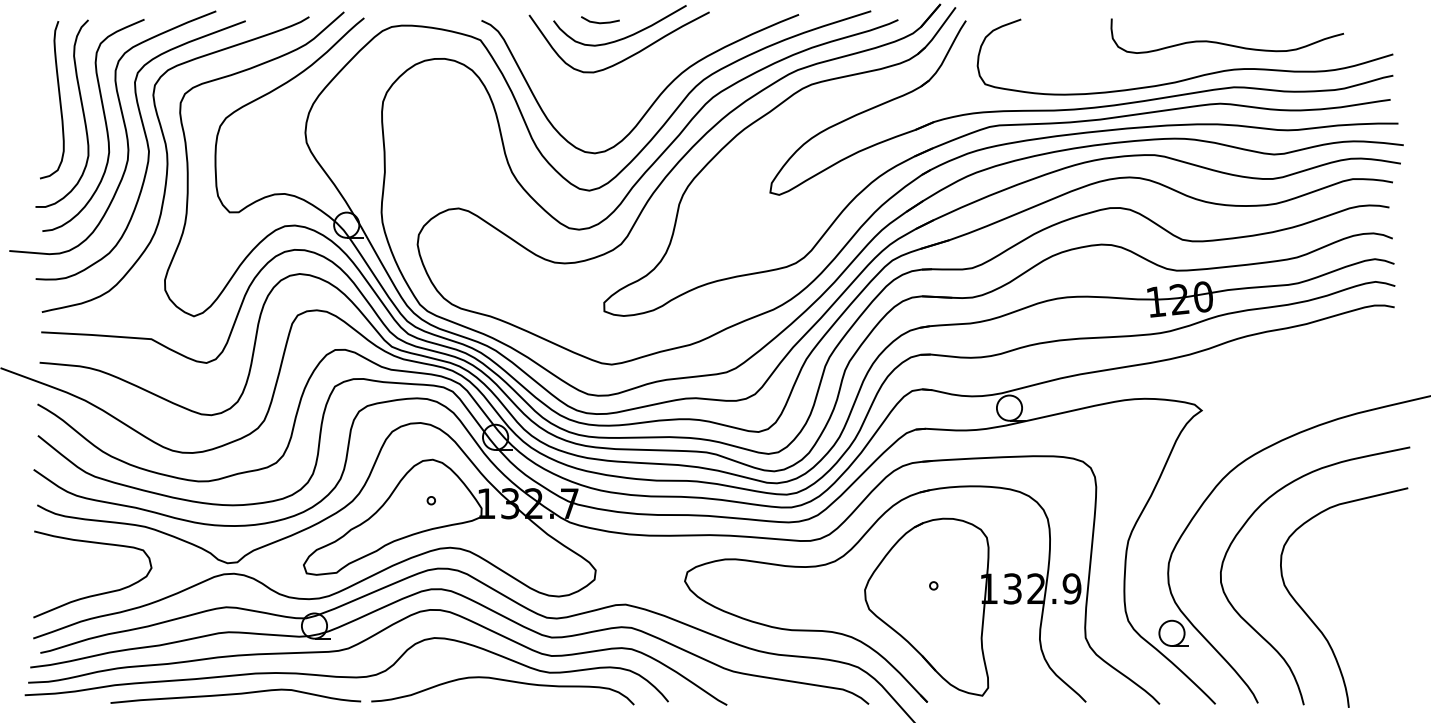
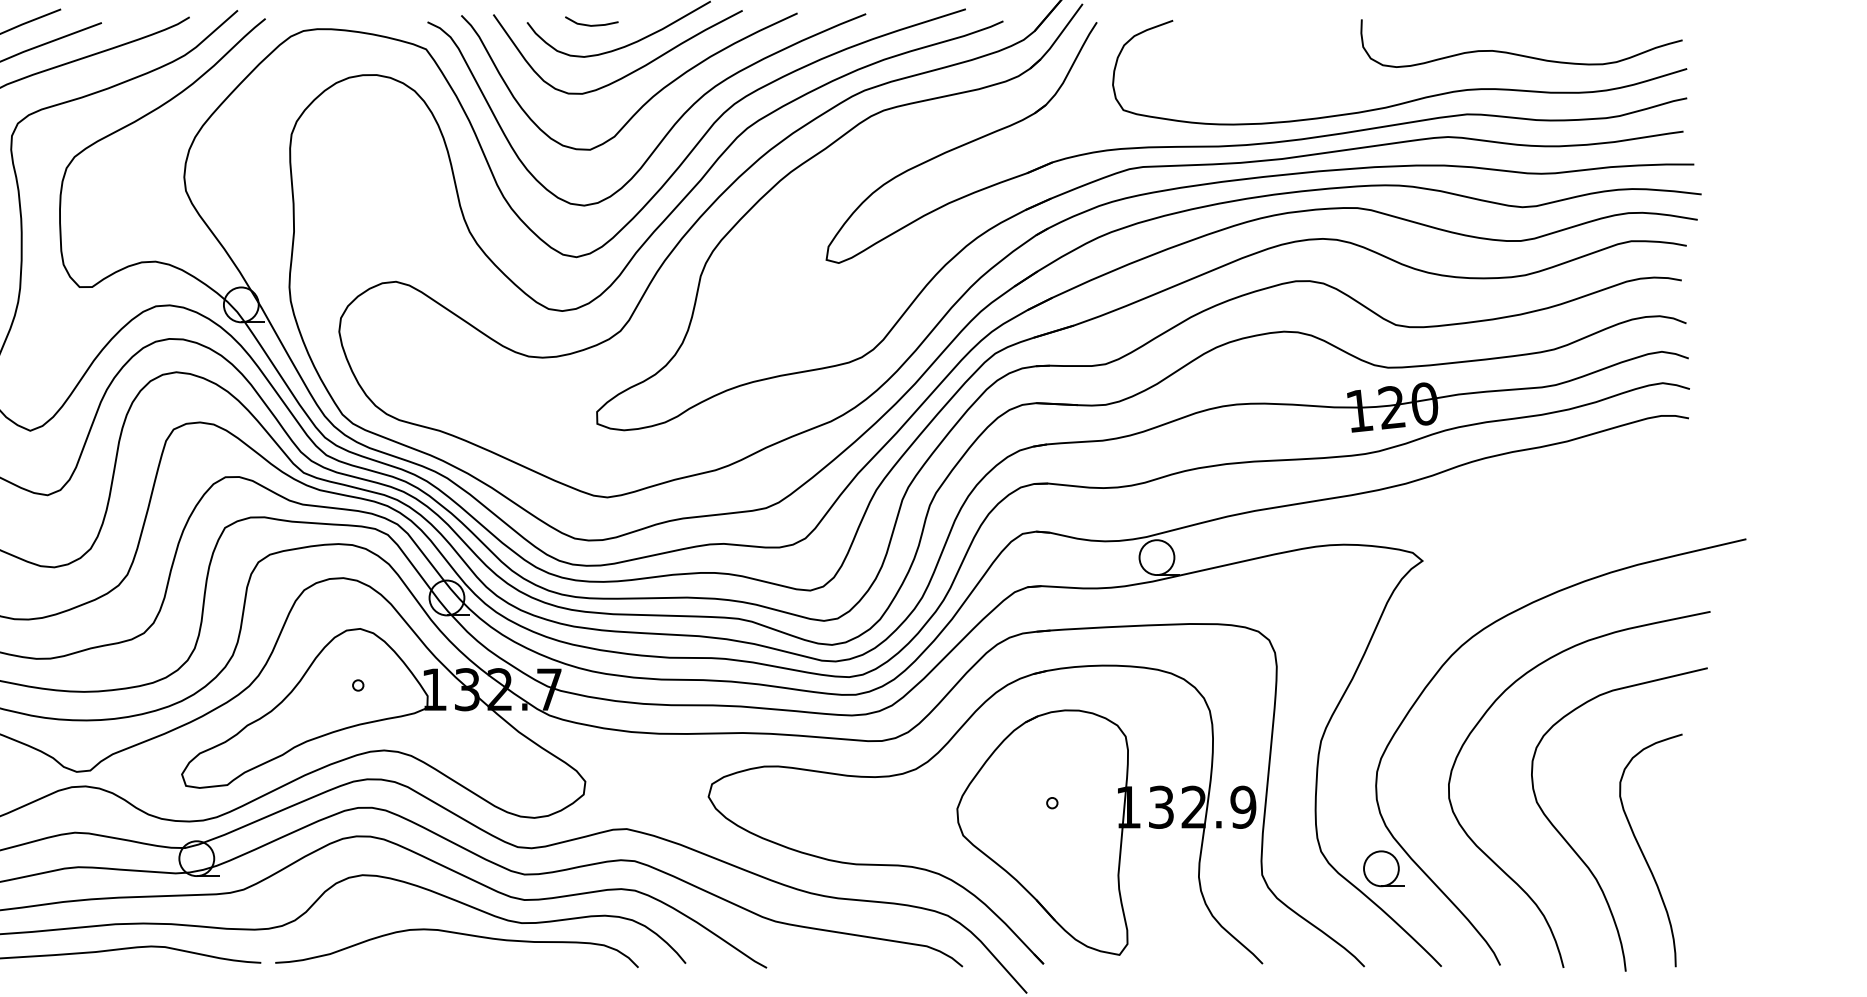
curve: (1227, 43) -> (1521, 53), moved
curve: (637, 79) -> (643, 103), added
curve: (1362, 622) -> (1644, 853), added

